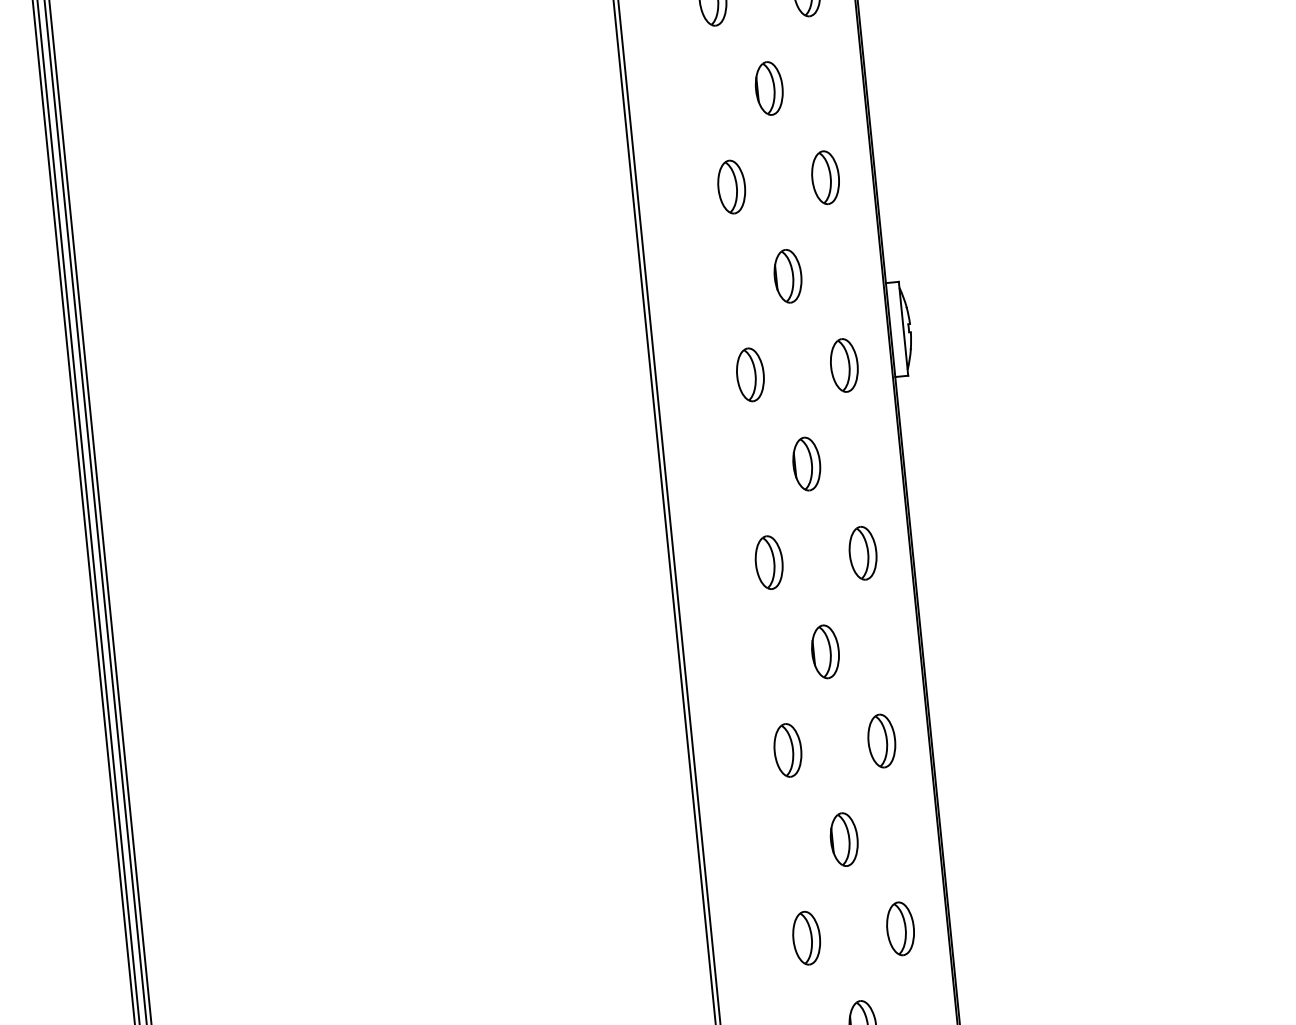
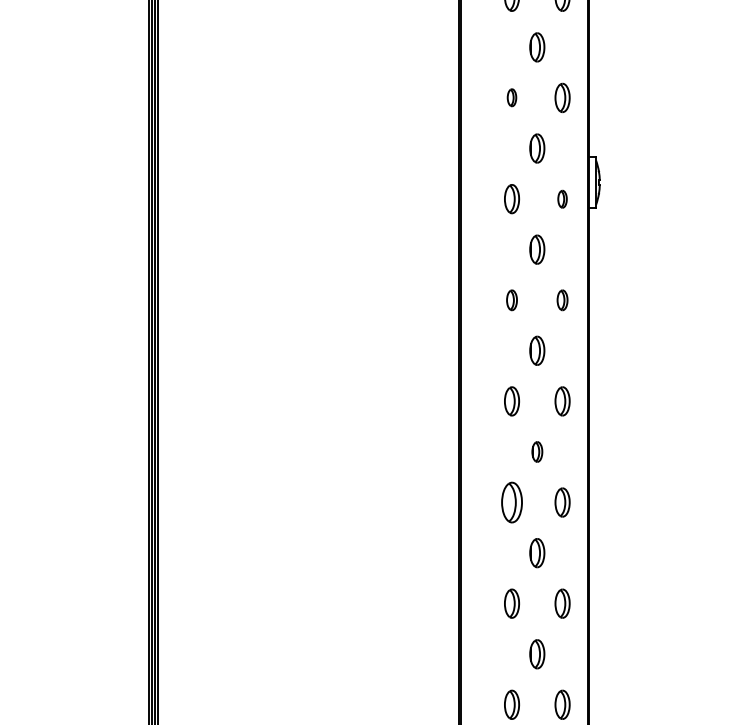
part: (730, 186) -> (511, 97), size x0.6
part: (844, 366) -> (562, 199), size x0.6
part: (862, 553) -> (562, 300), size x0.7
part: (768, 563) -> (511, 300), size x0.7
part: (844, 838) -> (537, 451), size x0.7
part: (805, 938) -> (511, 502), size x1.4

